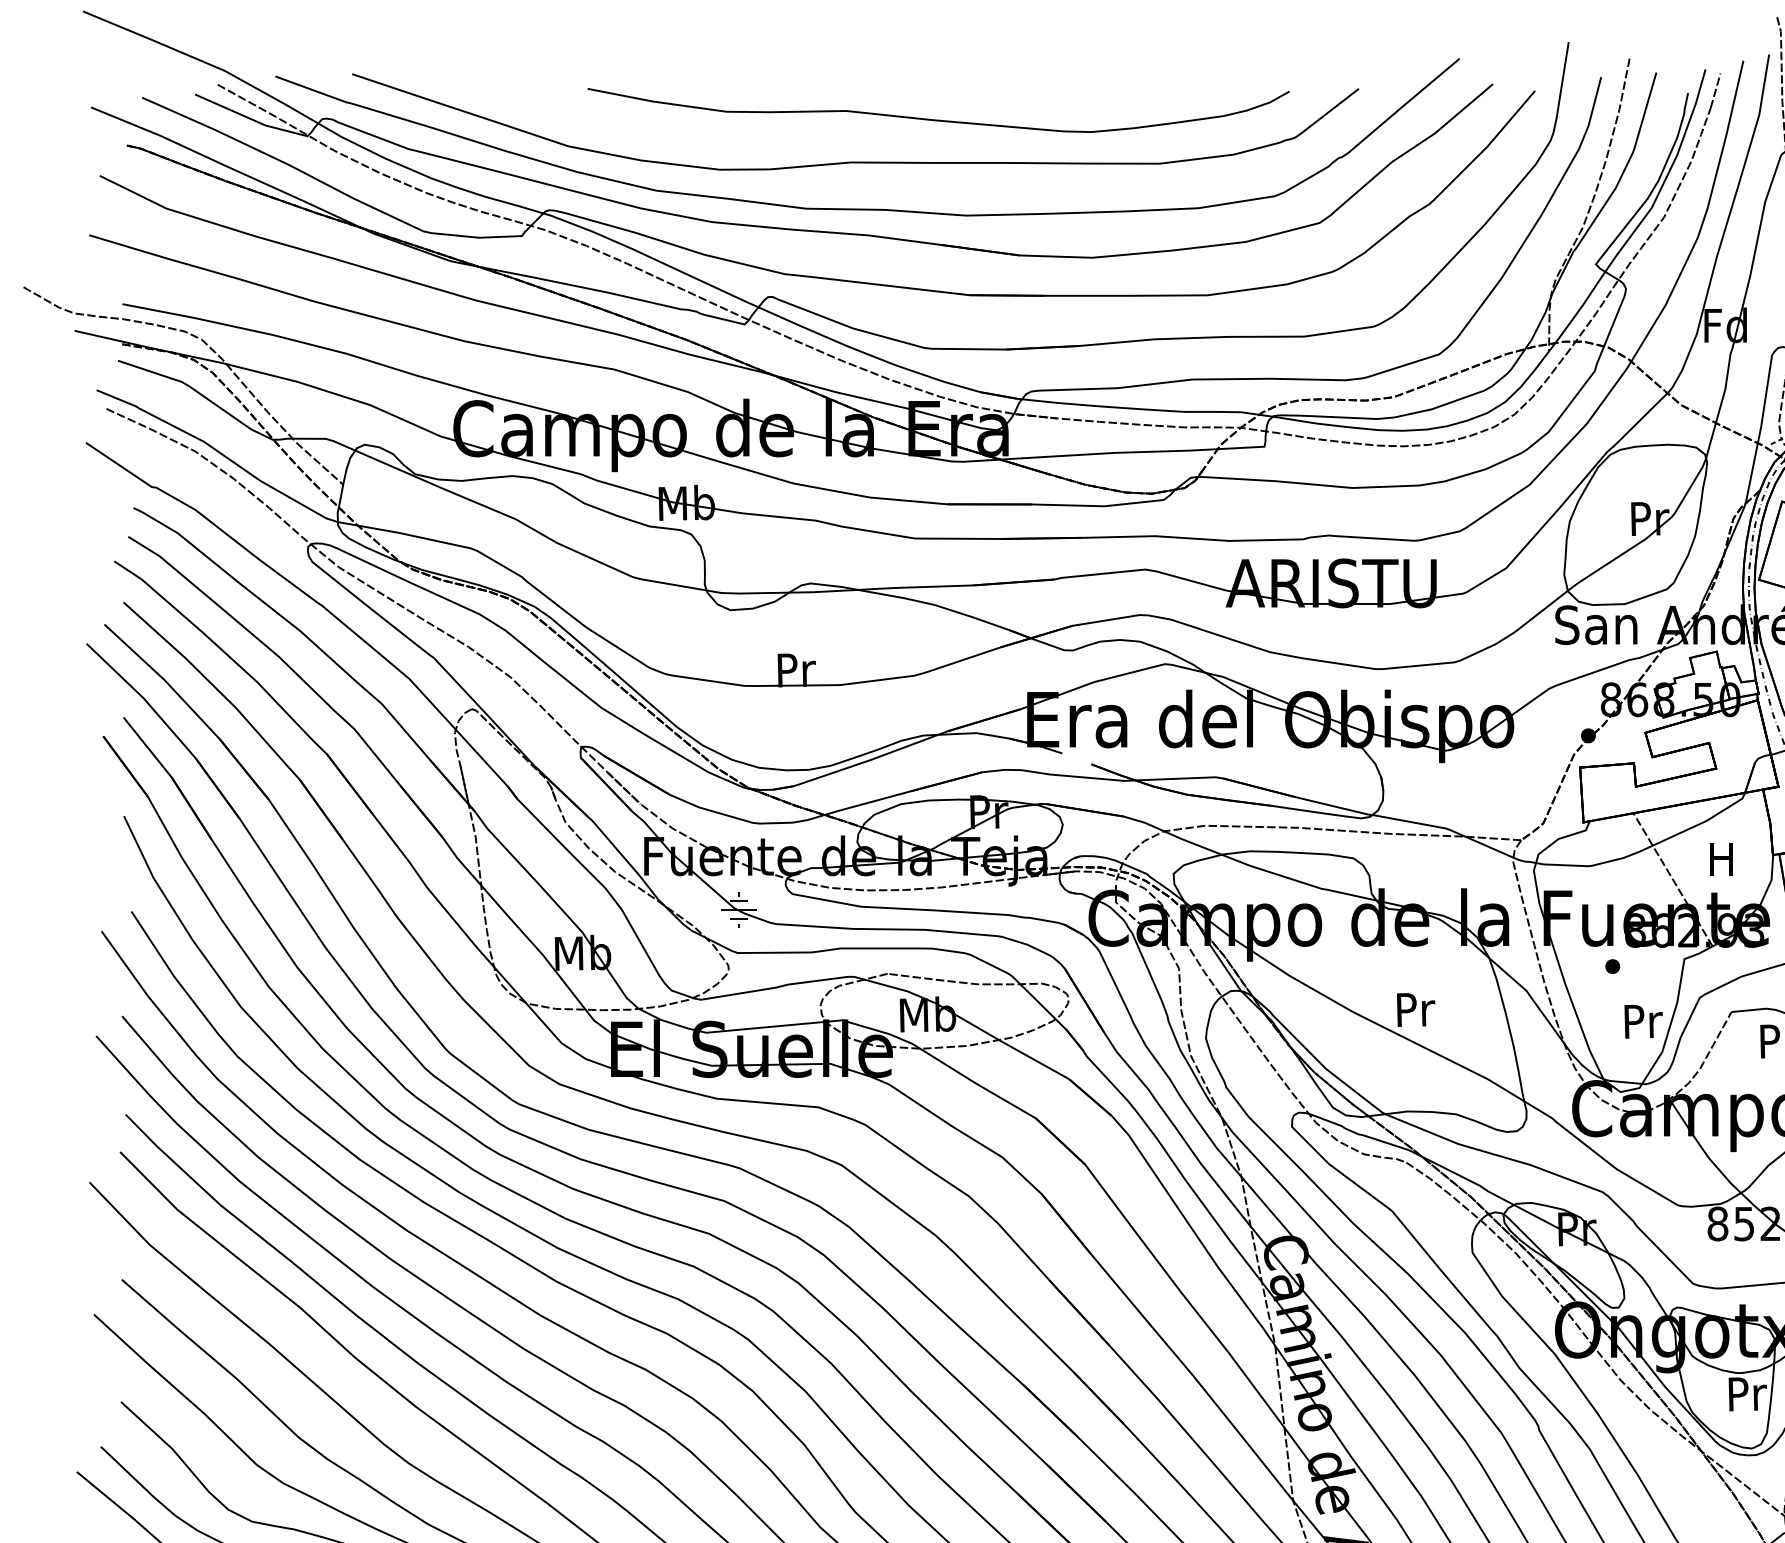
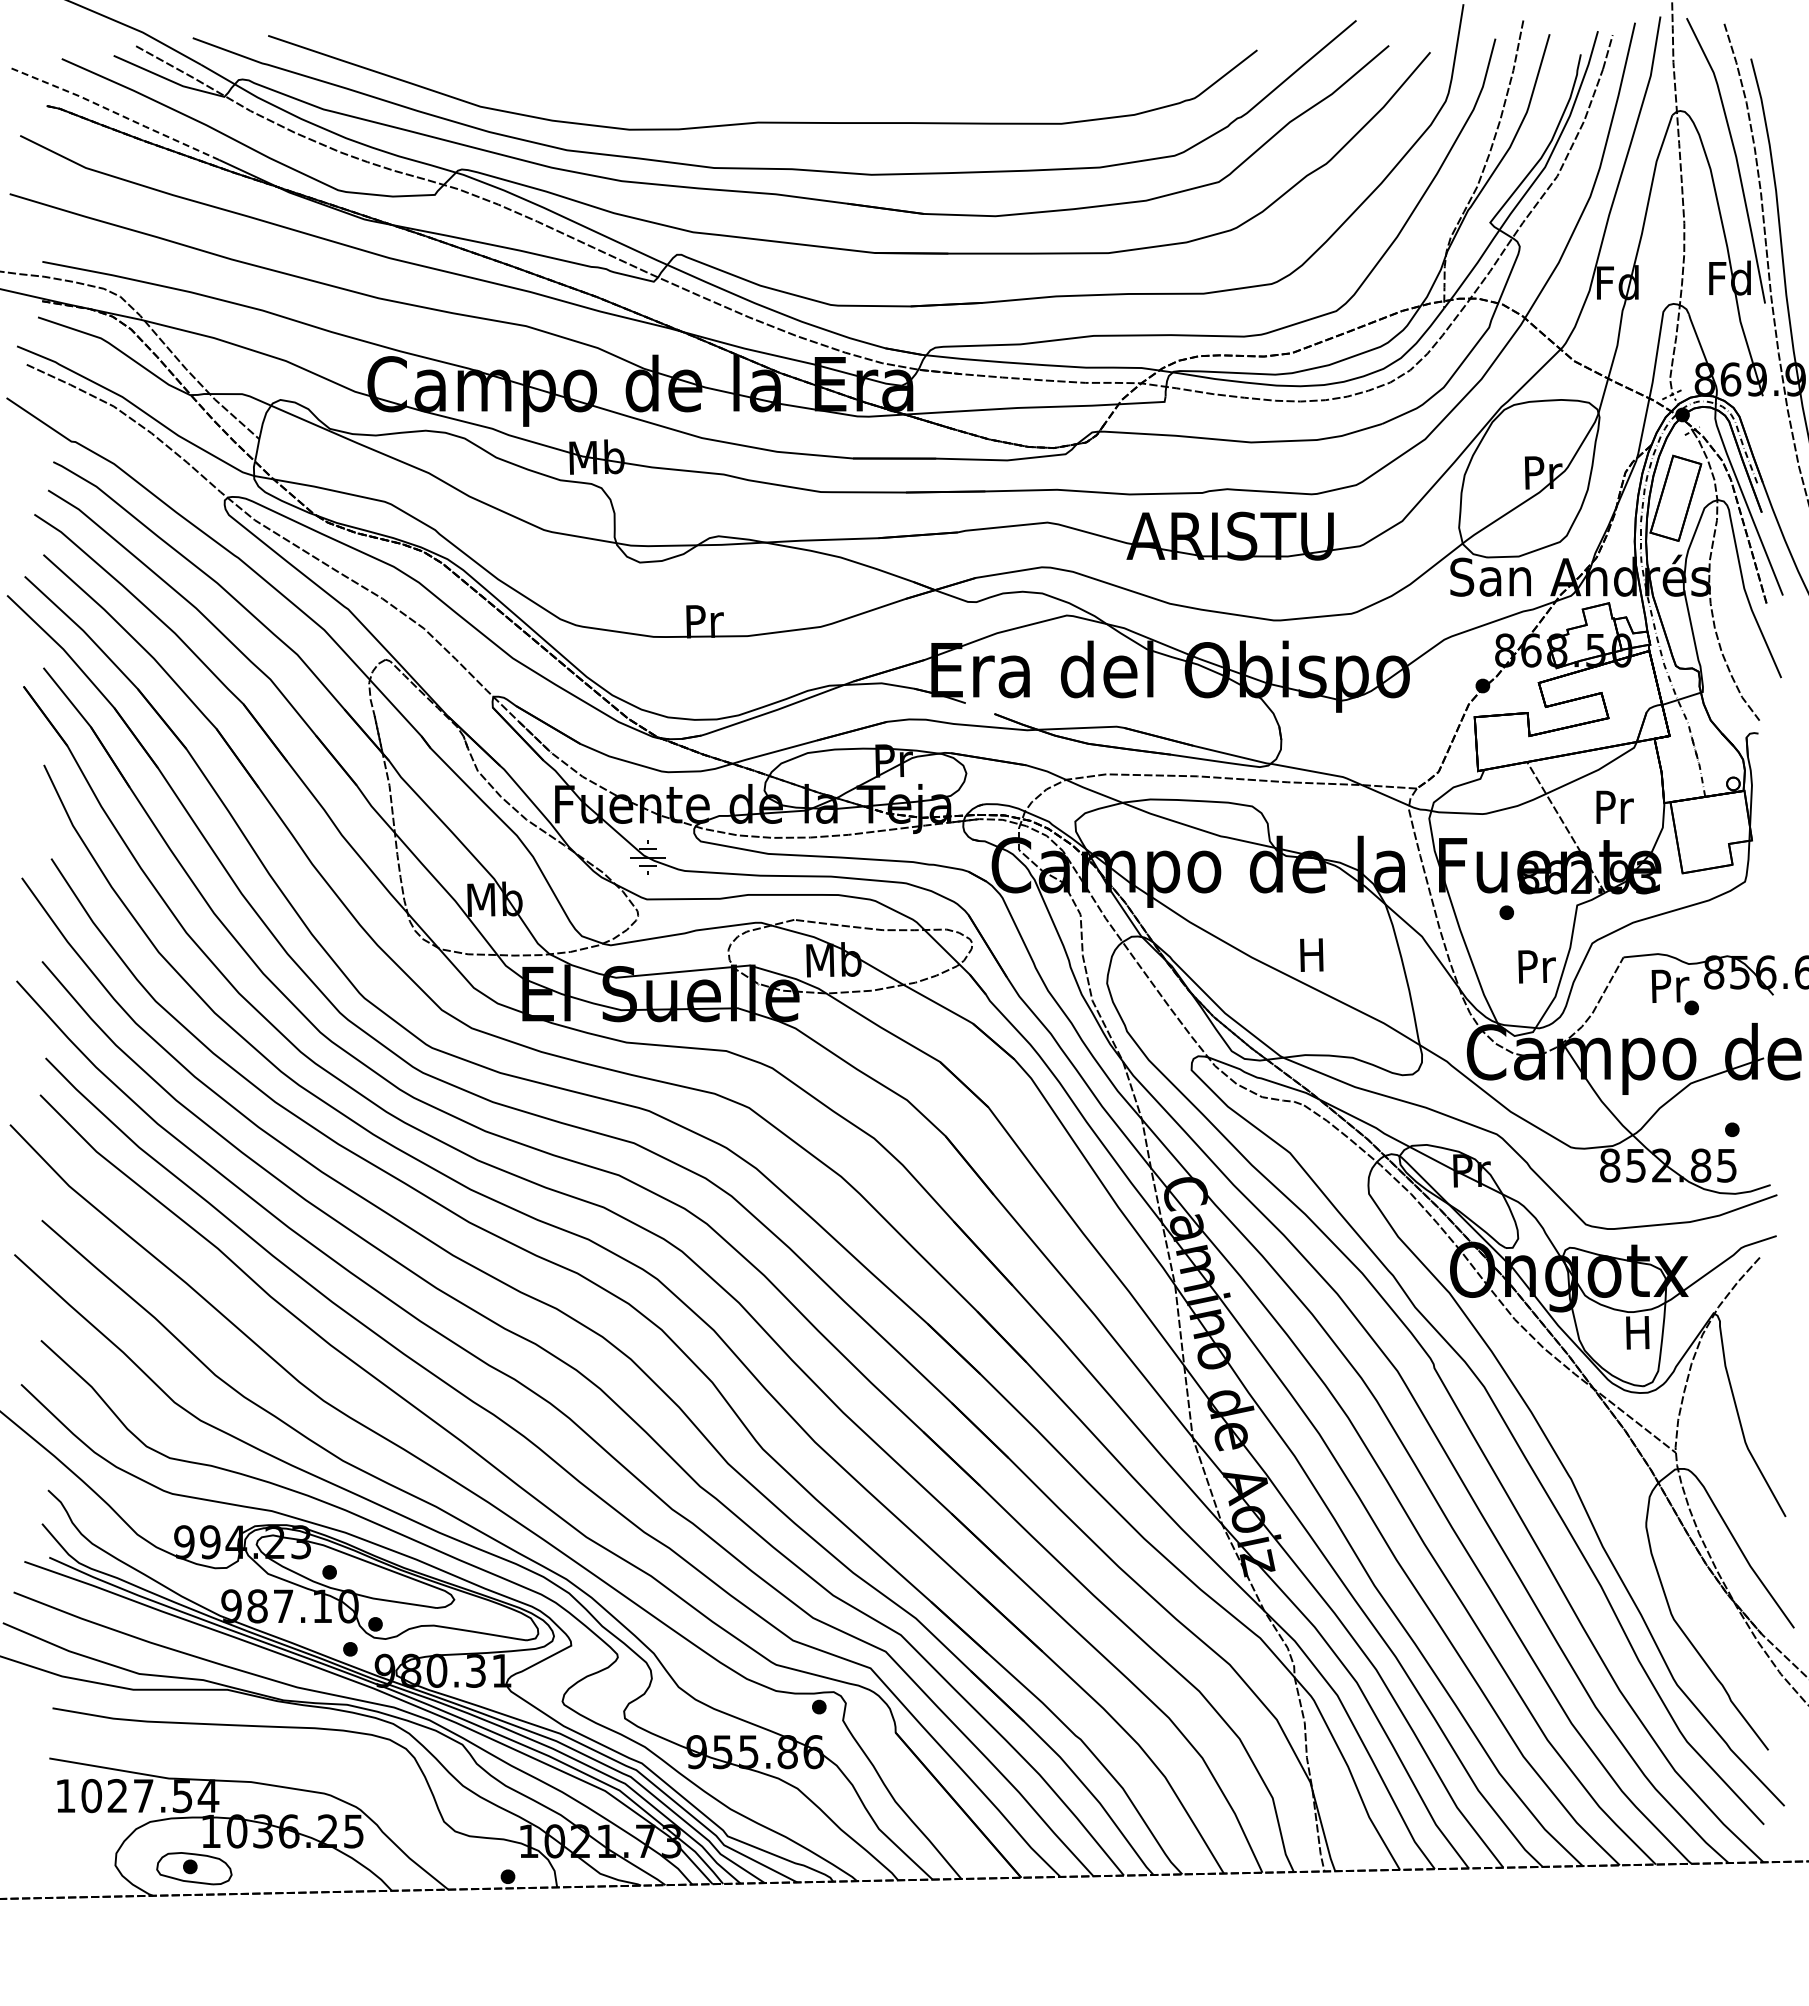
curve: (938, 119) -> (844, 80), removed
line: (197, 153) -> (116, 113), solid -> dashed
text: (1722, 858) -> (1614, 806), H -> Pr
text: (1416, 1009) -> (1313, 954), Pr -> H
text: (1747, 1393) -> (1639, 1332), Pr -> H

